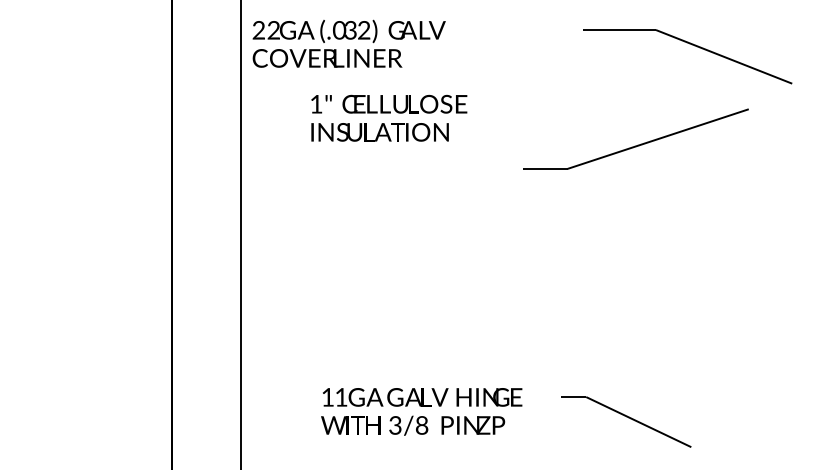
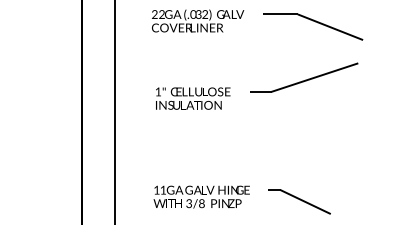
text: (350, 42) -> (198, 20), moved
part: (688, 55) -> (313, 26), moved
text: (389, 117) -> (193, 98), moved
part: (636, 138) -> (304, 77), moved

